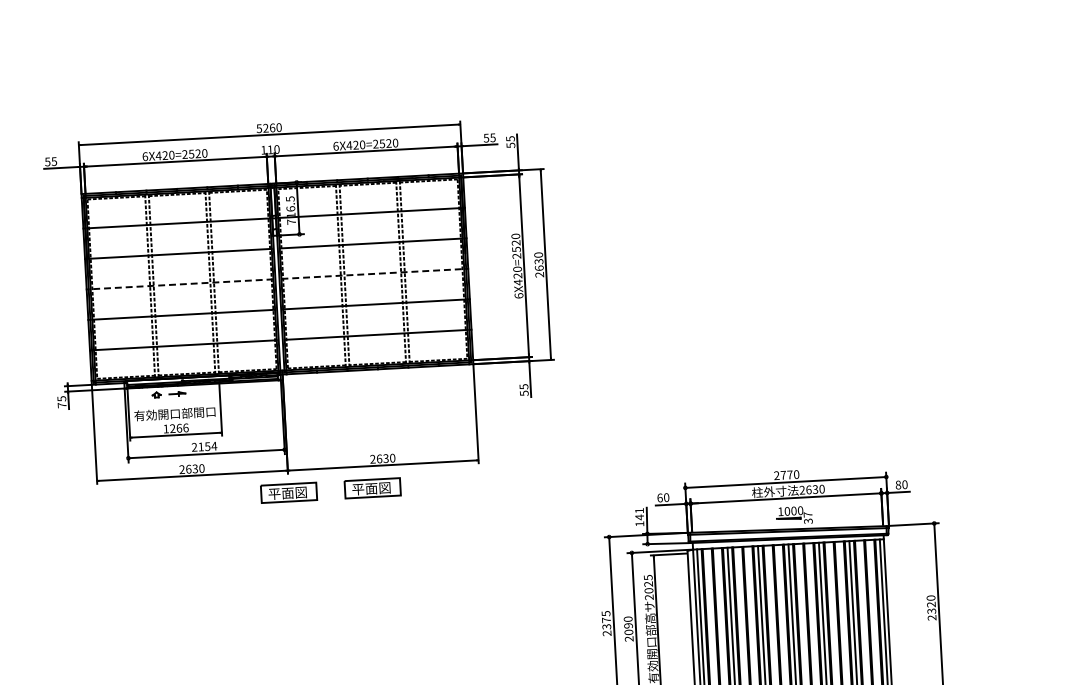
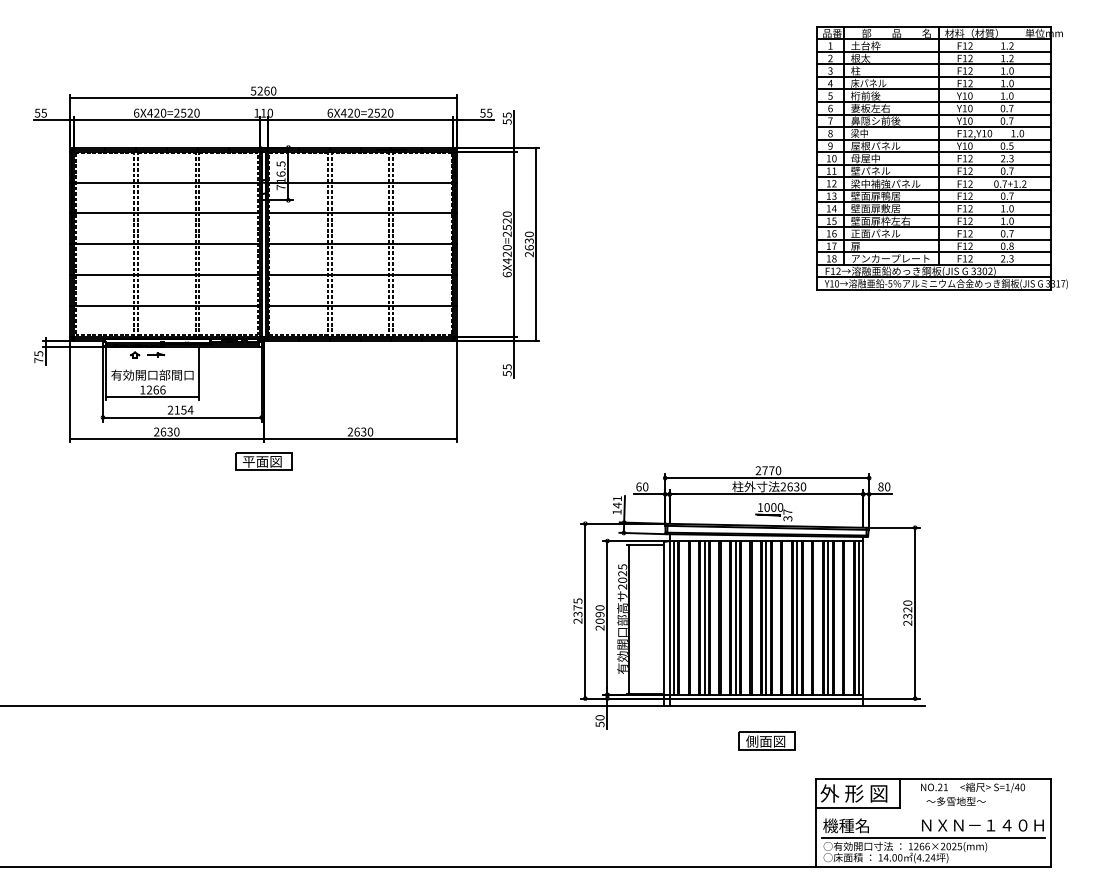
part: (940, 158) -> (941, 158), added
line: (372, 274) -> (360, 244), dashed -> solid
line: (181, 284) -> (166, 244), dashed -> solid
part: (372, 488) -> (348, 461), removed

